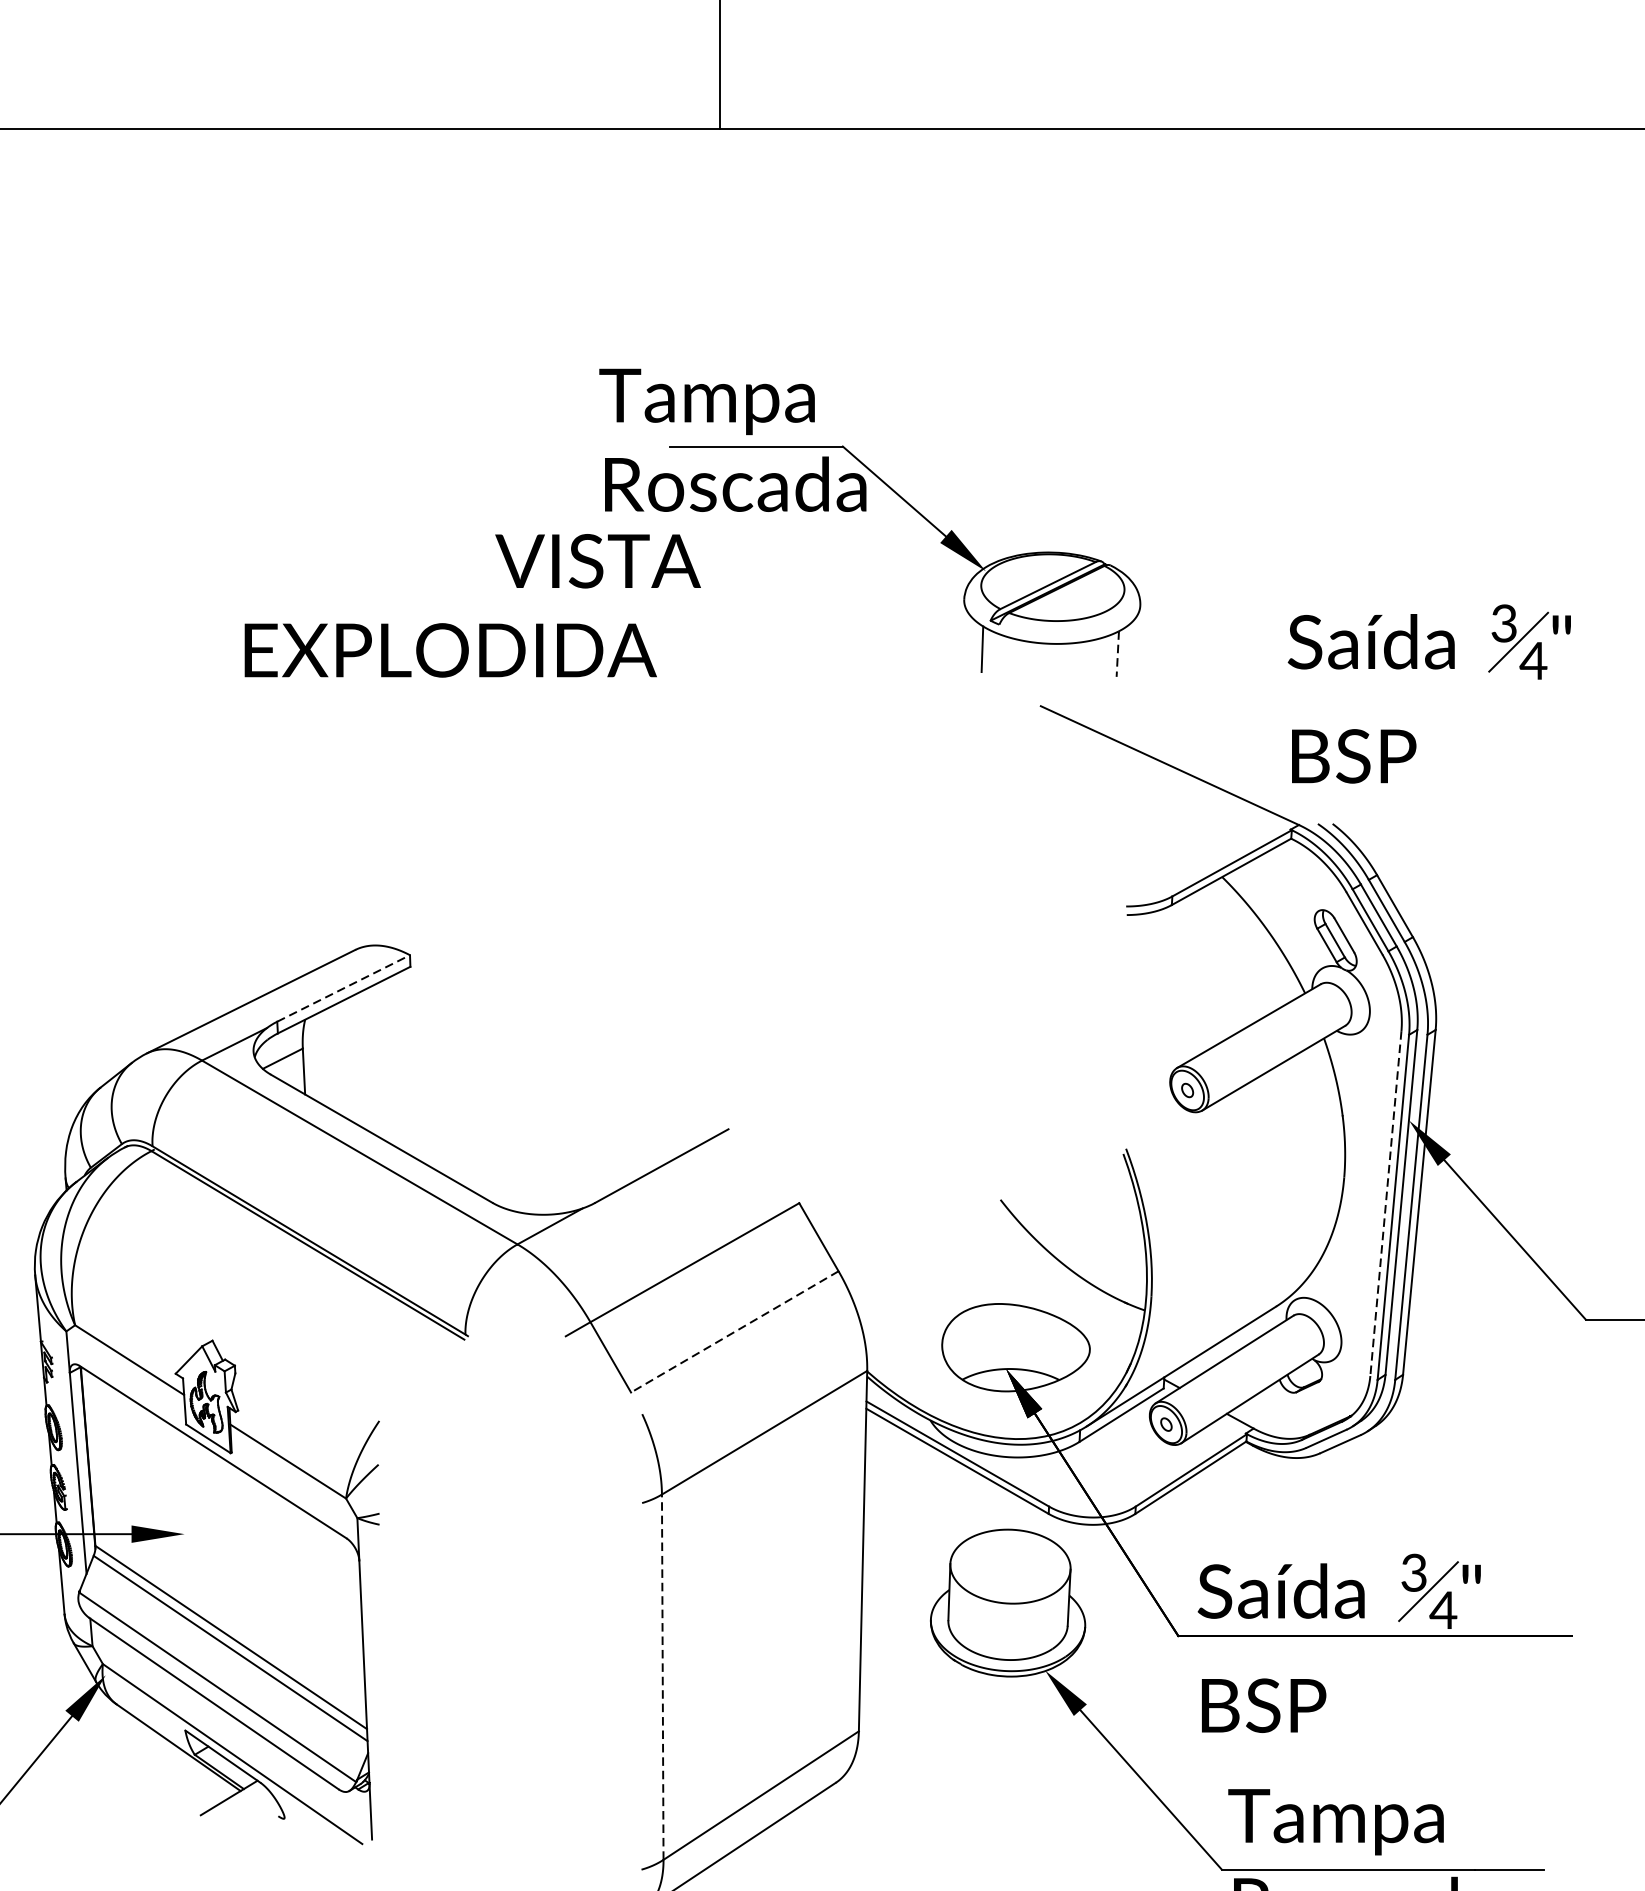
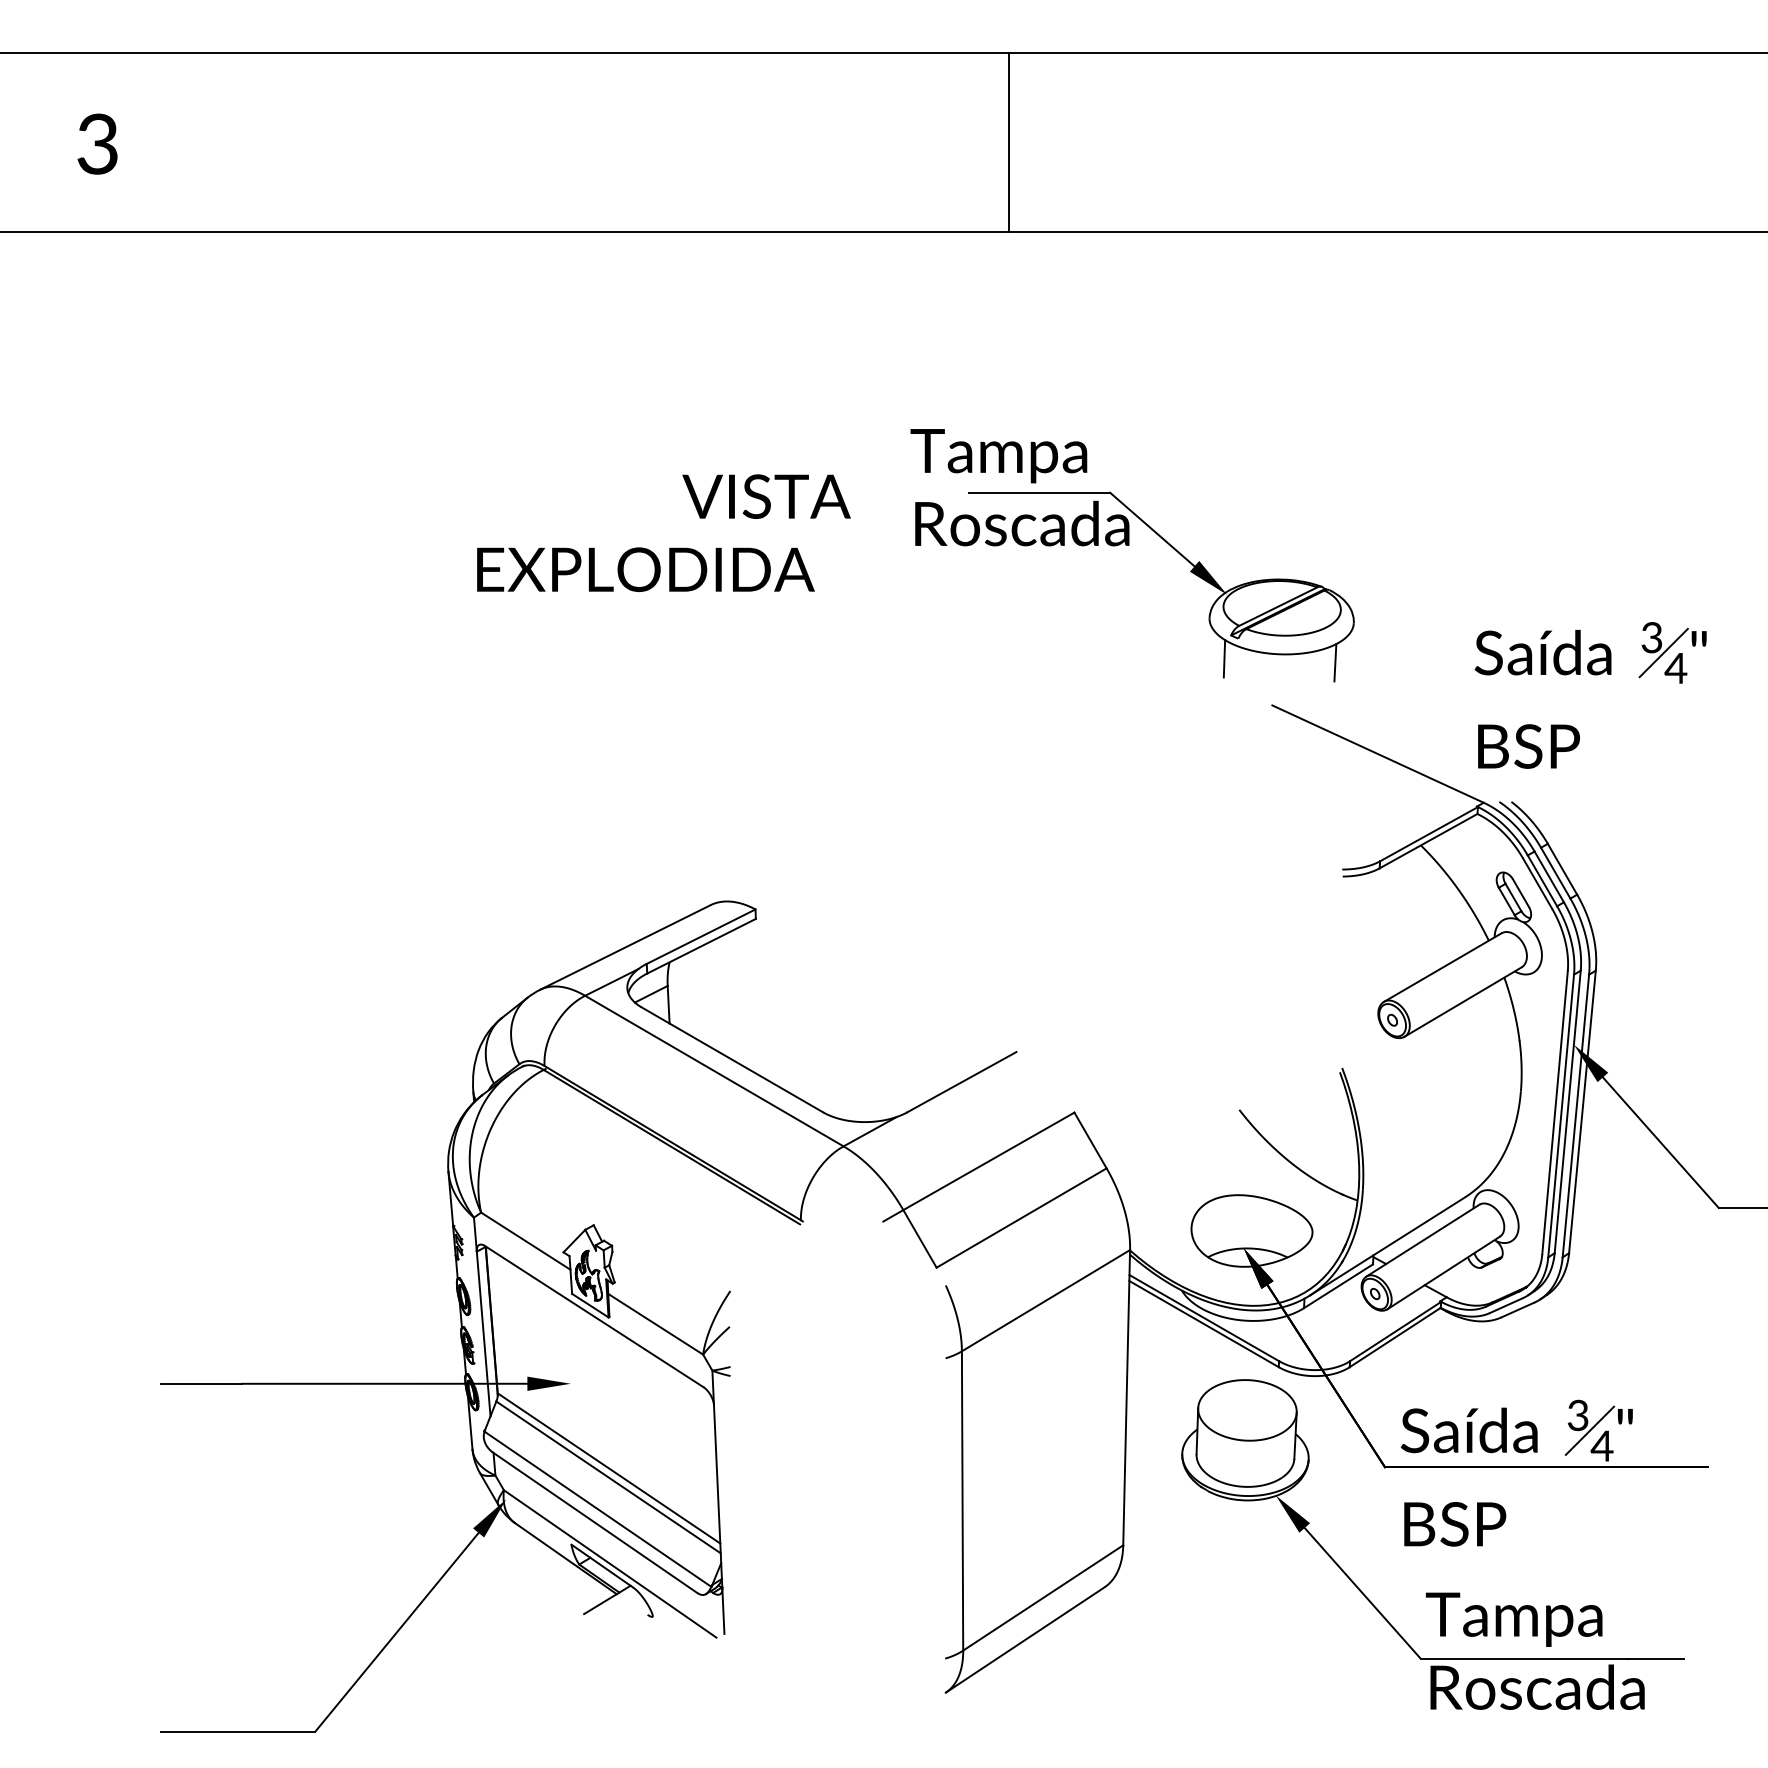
text: (472, 604) -> (663, 532), moved
line: (1117, 653) -> (1335, 662), dashed -> solid
line: (344, 988) -> (701, 936), dashed -> solid
line: (1386, 1203) -> (1555, 1112), dashed -> solid
line: (734, 1332) -> (1021, 1218), dashed -> solid
line: (662, 1676) -> (962, 1500), dashed -> solid

